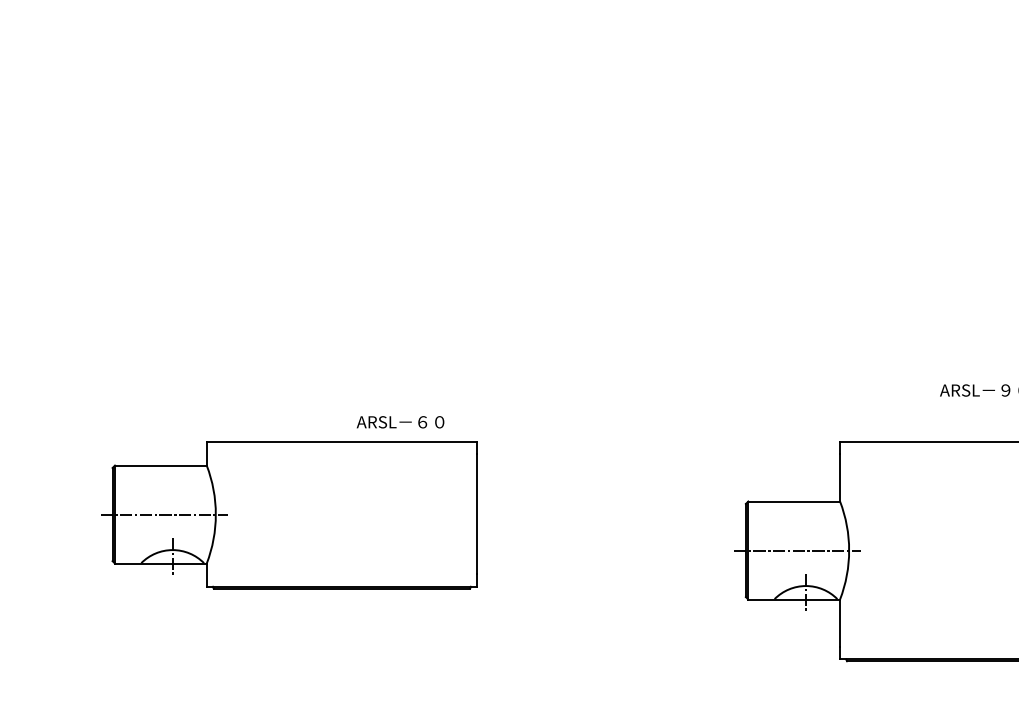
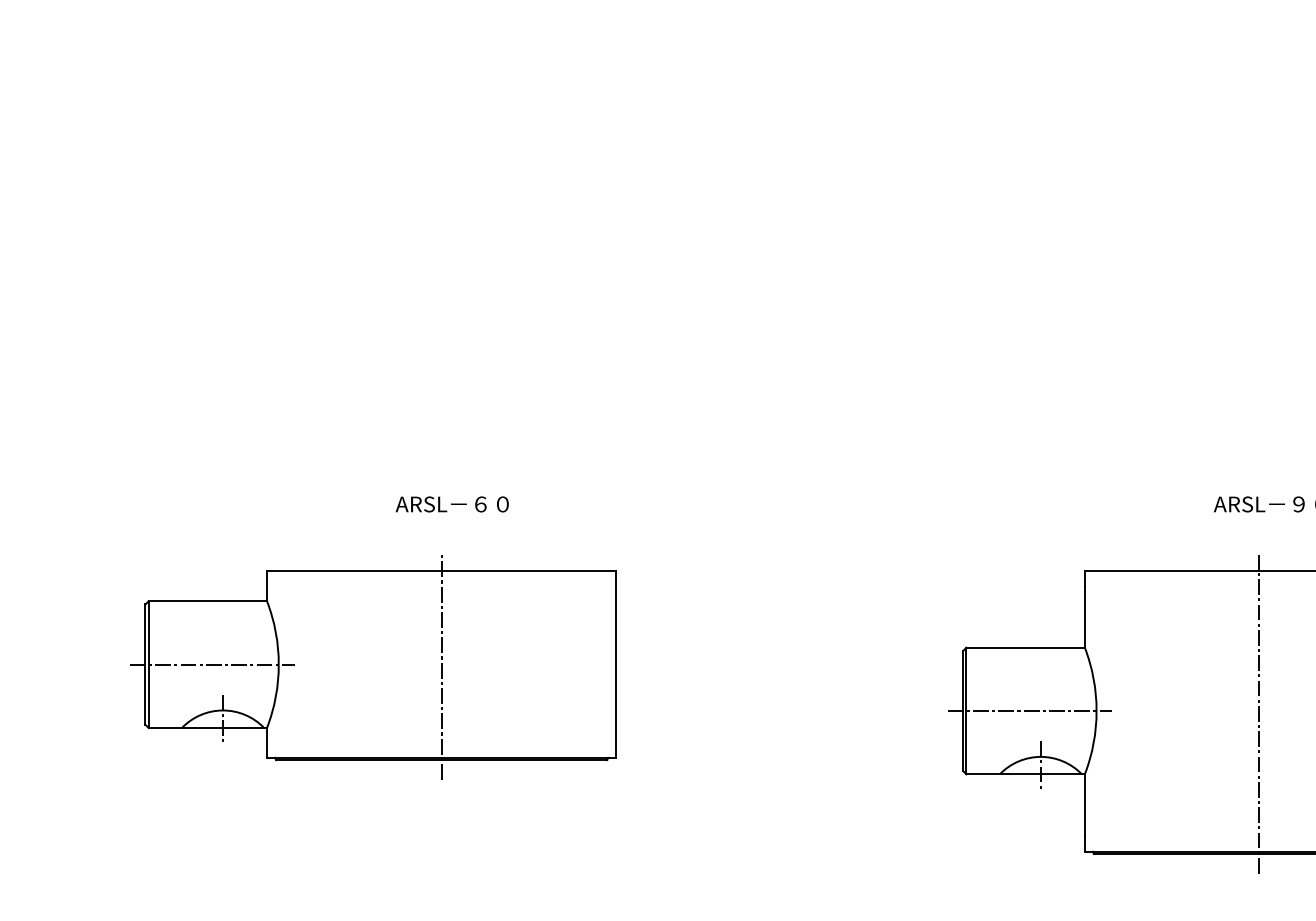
text: (399, 422) -> (451, 504), moved
line: (341, 516) -> (441, 666), added
line: (975, 552) -> (1259, 713), added

